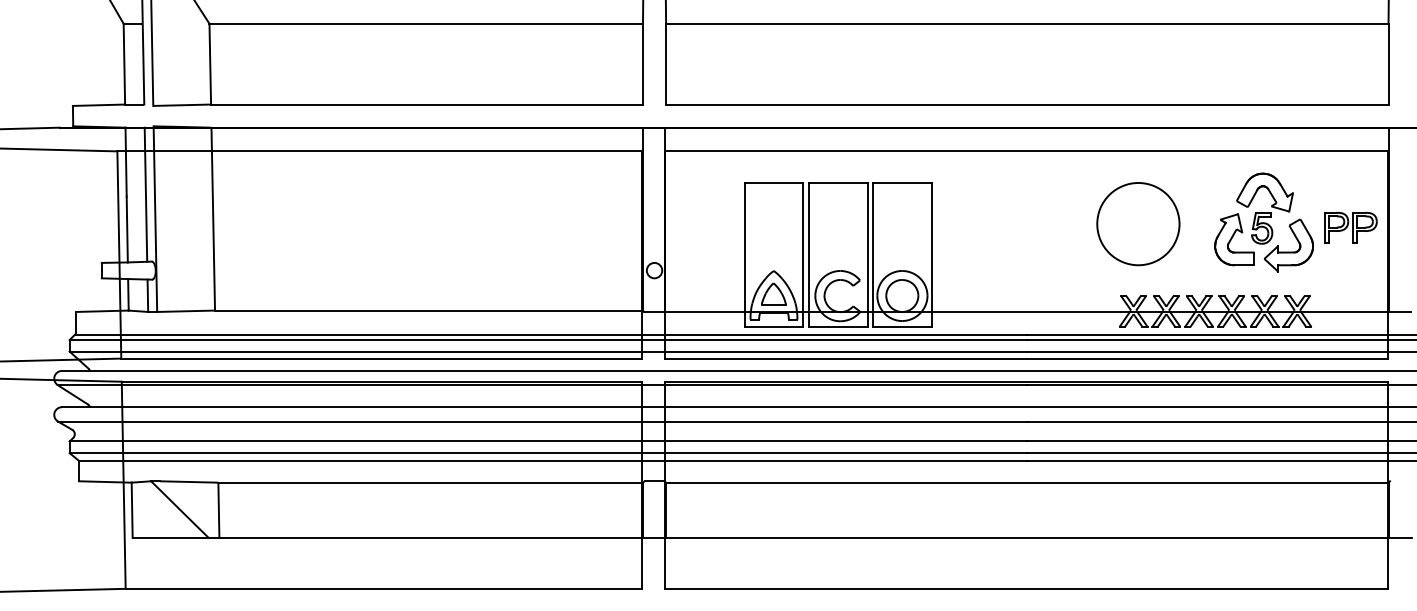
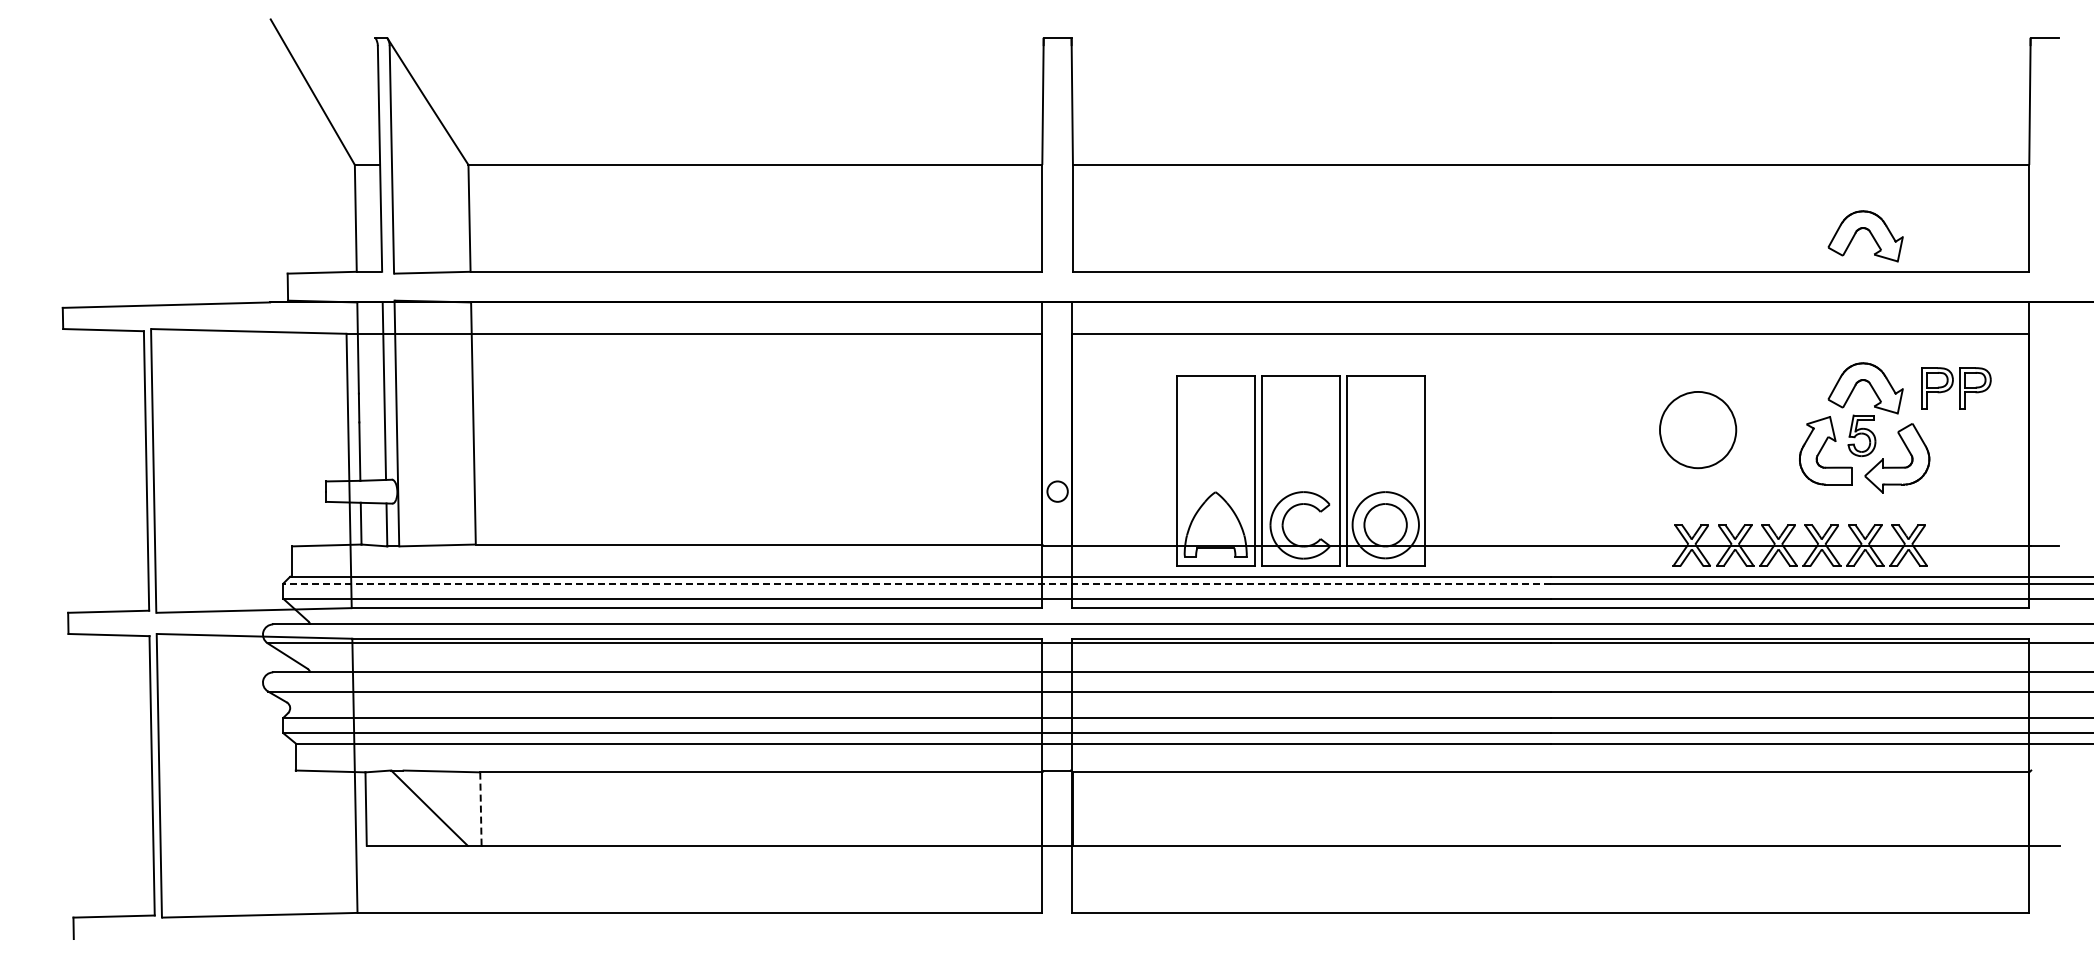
part: (1264, 77) -> (1865, 236), added
part: (1137, 223) -> (1697, 429), size x0.7
part: (1350, 228) -> (1956, 388), moved
part: (773, 293) -> (1215, 522), removed
line: (548, 340) -> (917, 583), solid -> dashed
line: (218, 509) -> (480, 808), solid -> dashed

